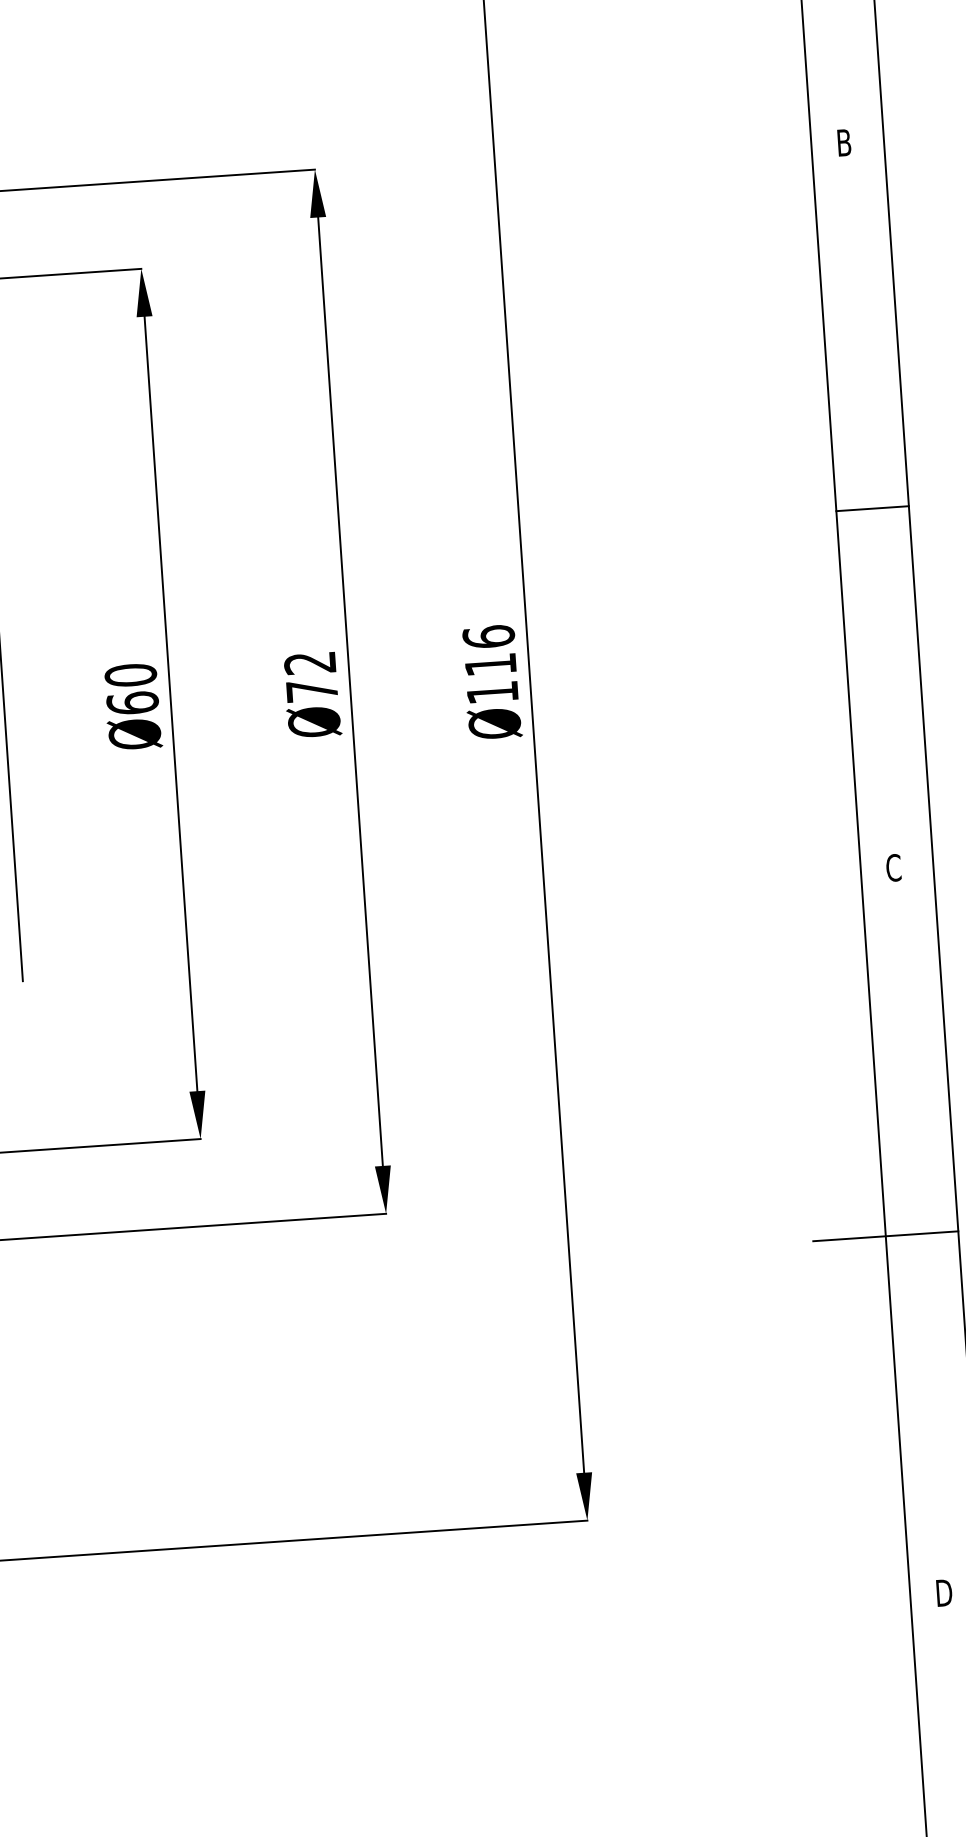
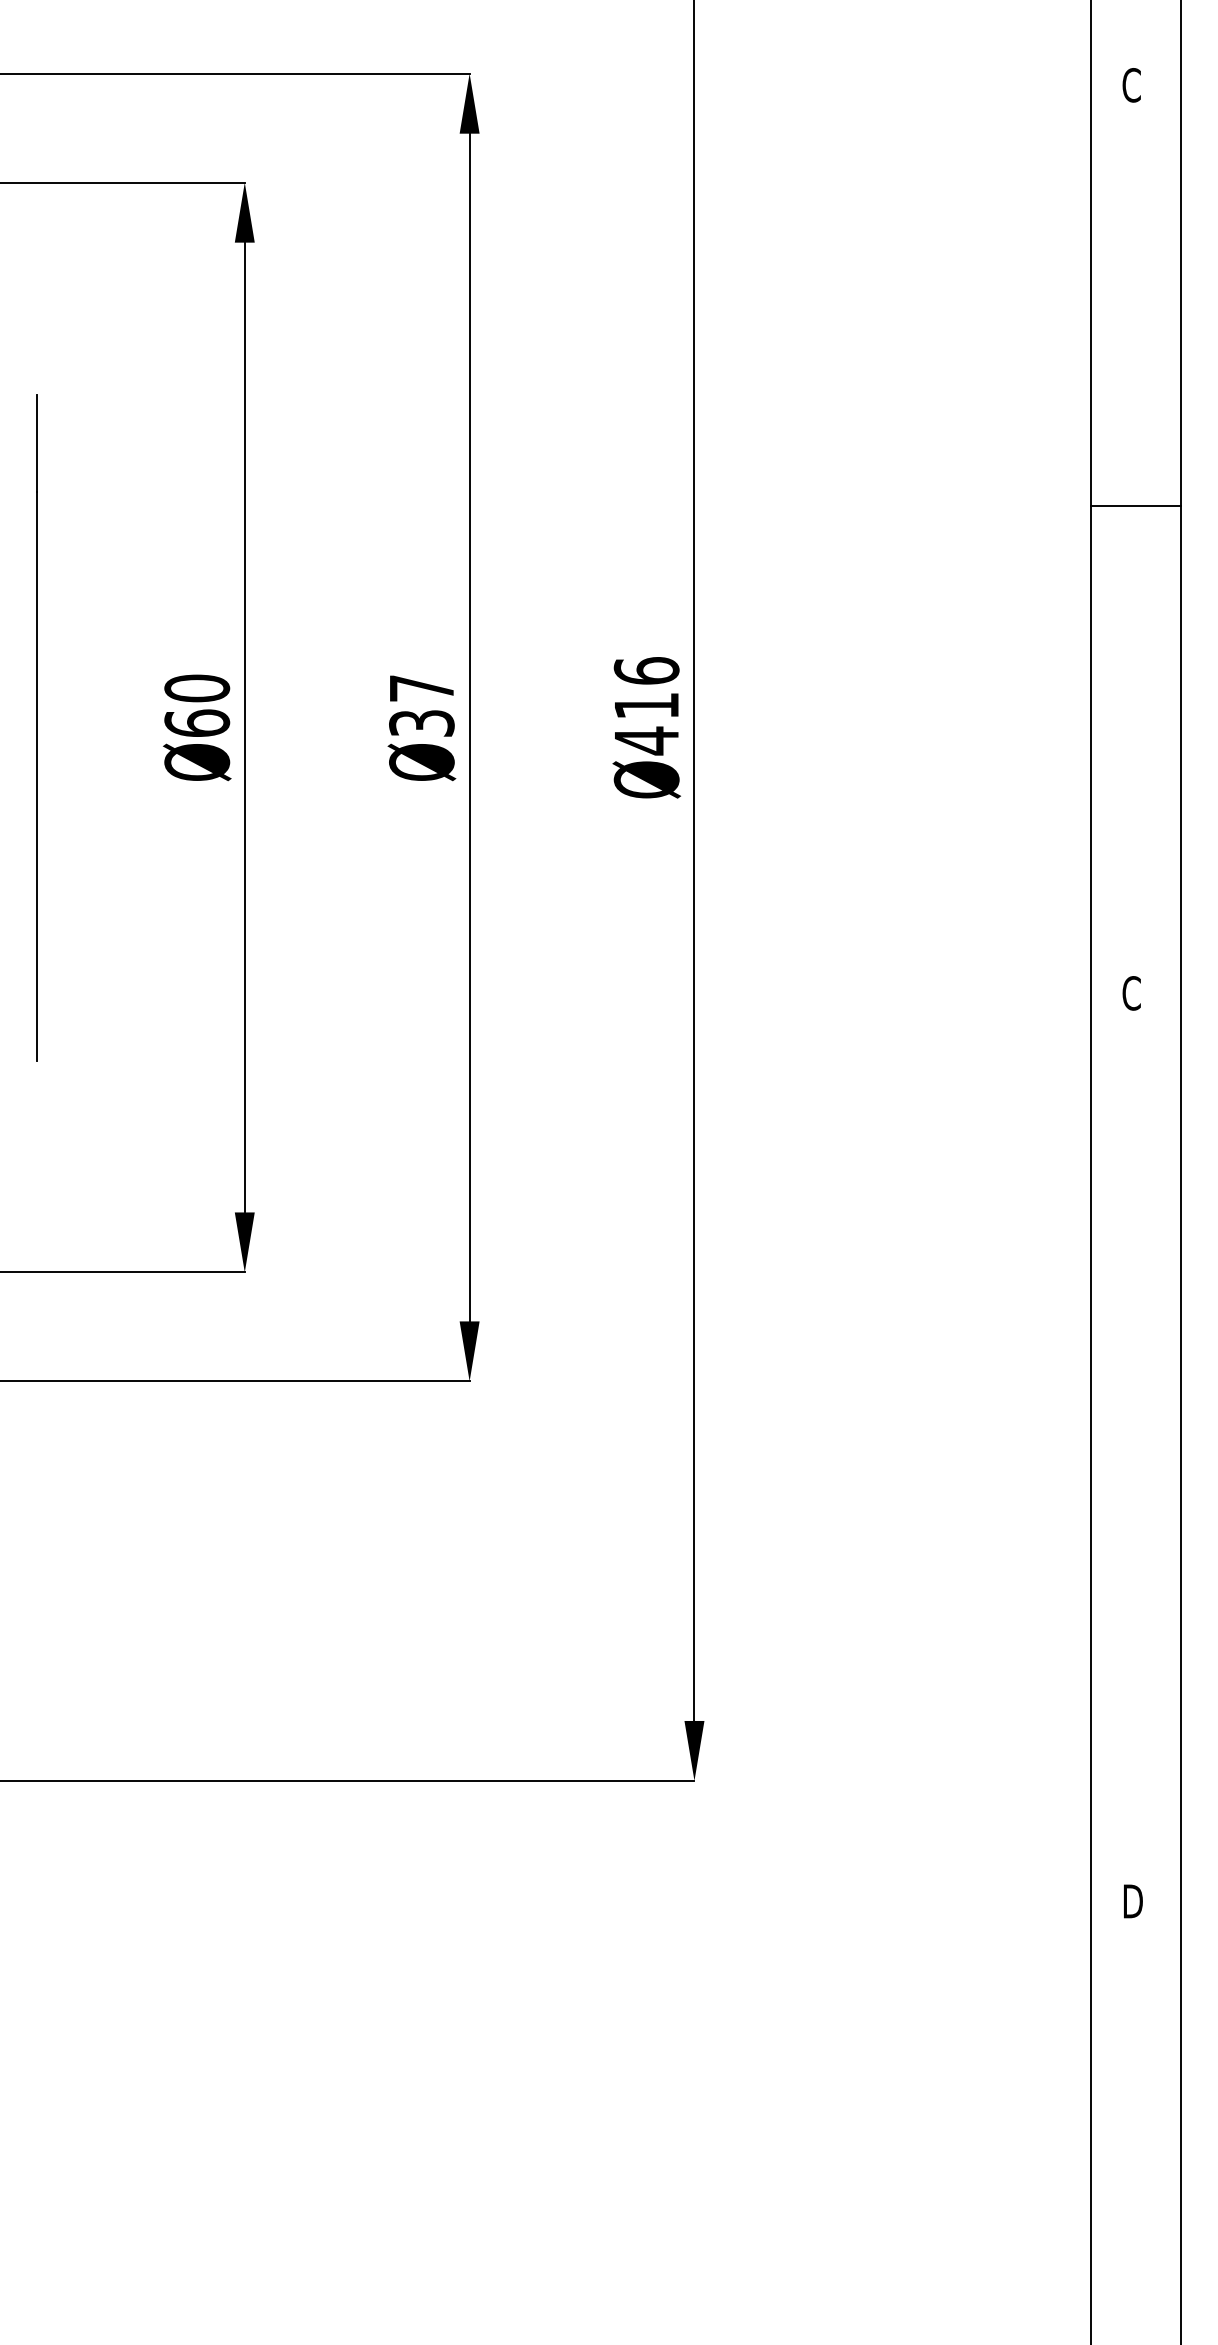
text: (844, 142) -> (1131, 85), B -> C
line: (872, 508) -> (1135, 505), moved
text: (310, 676) -> (421, 705), Ø72 -> Ø37
text: (492, 692) -> (646, 740), Ø116 -> Ø416
line: (885, 1236) -> (1090, 1451), removed

